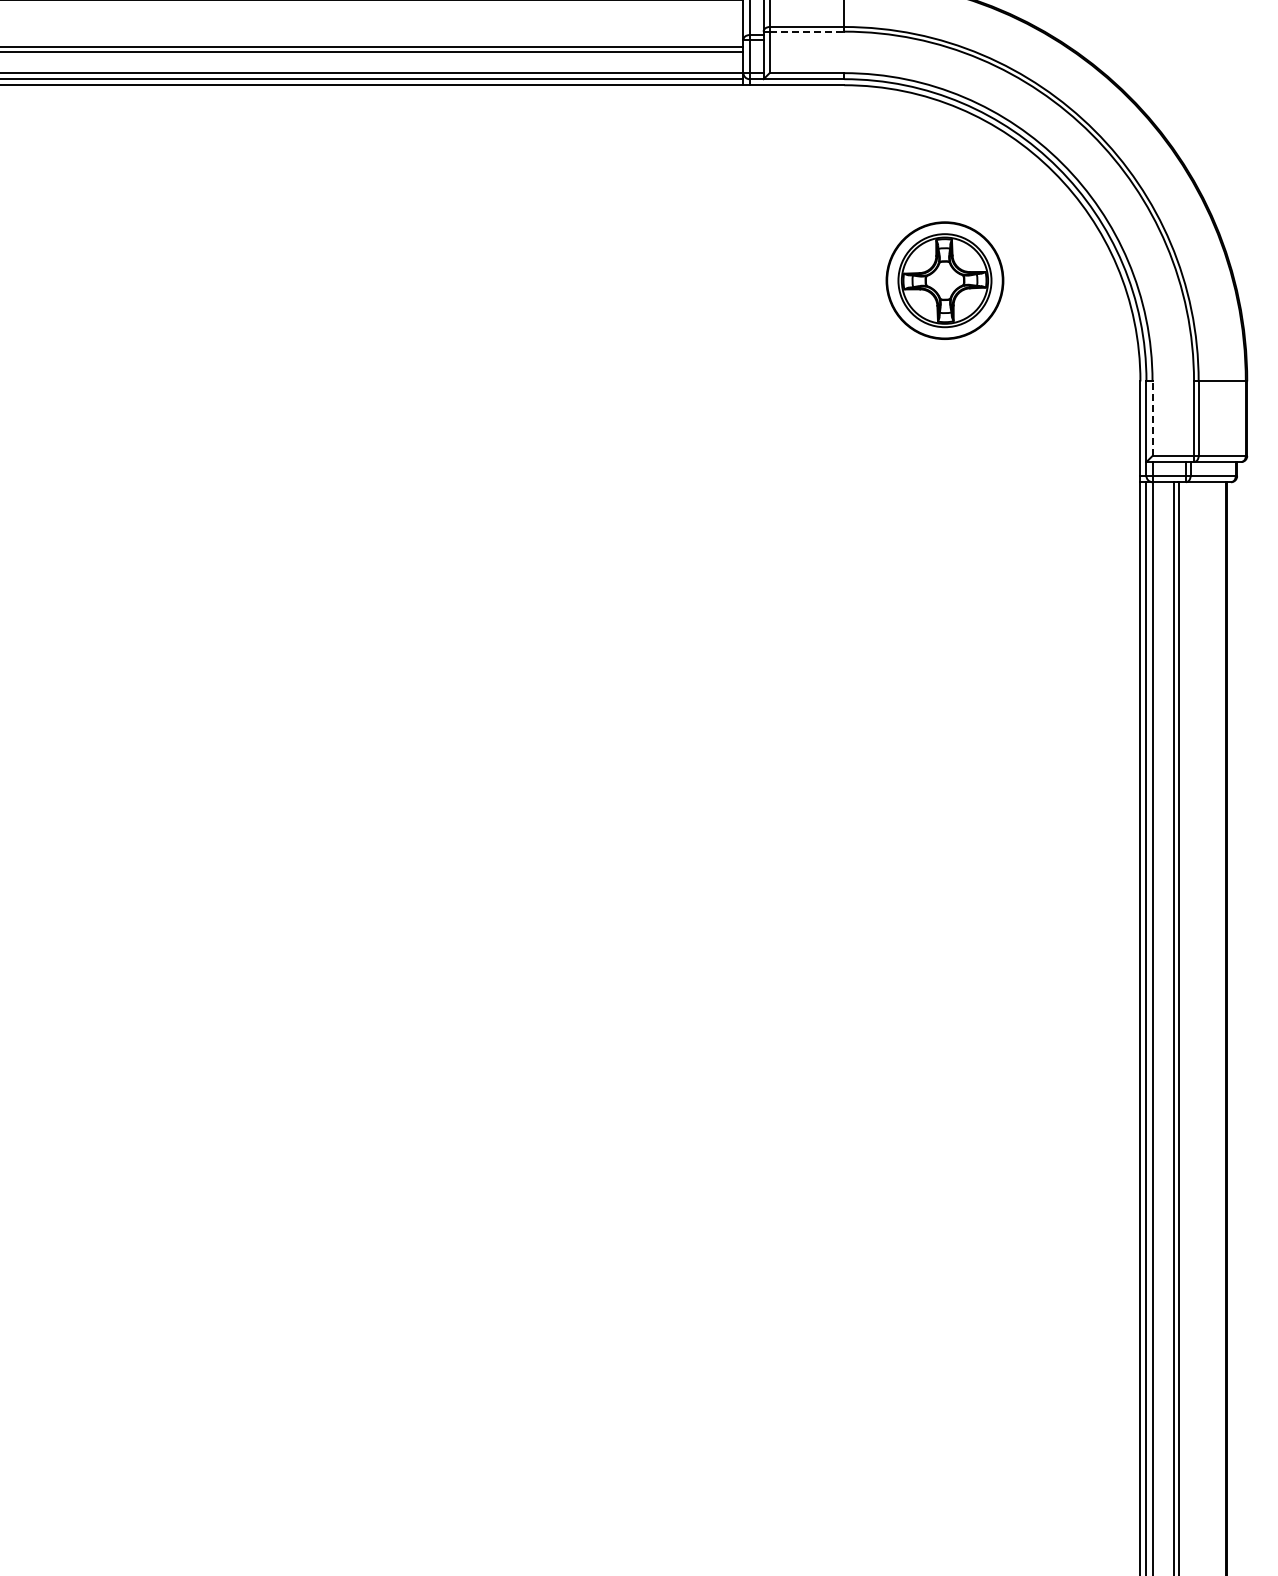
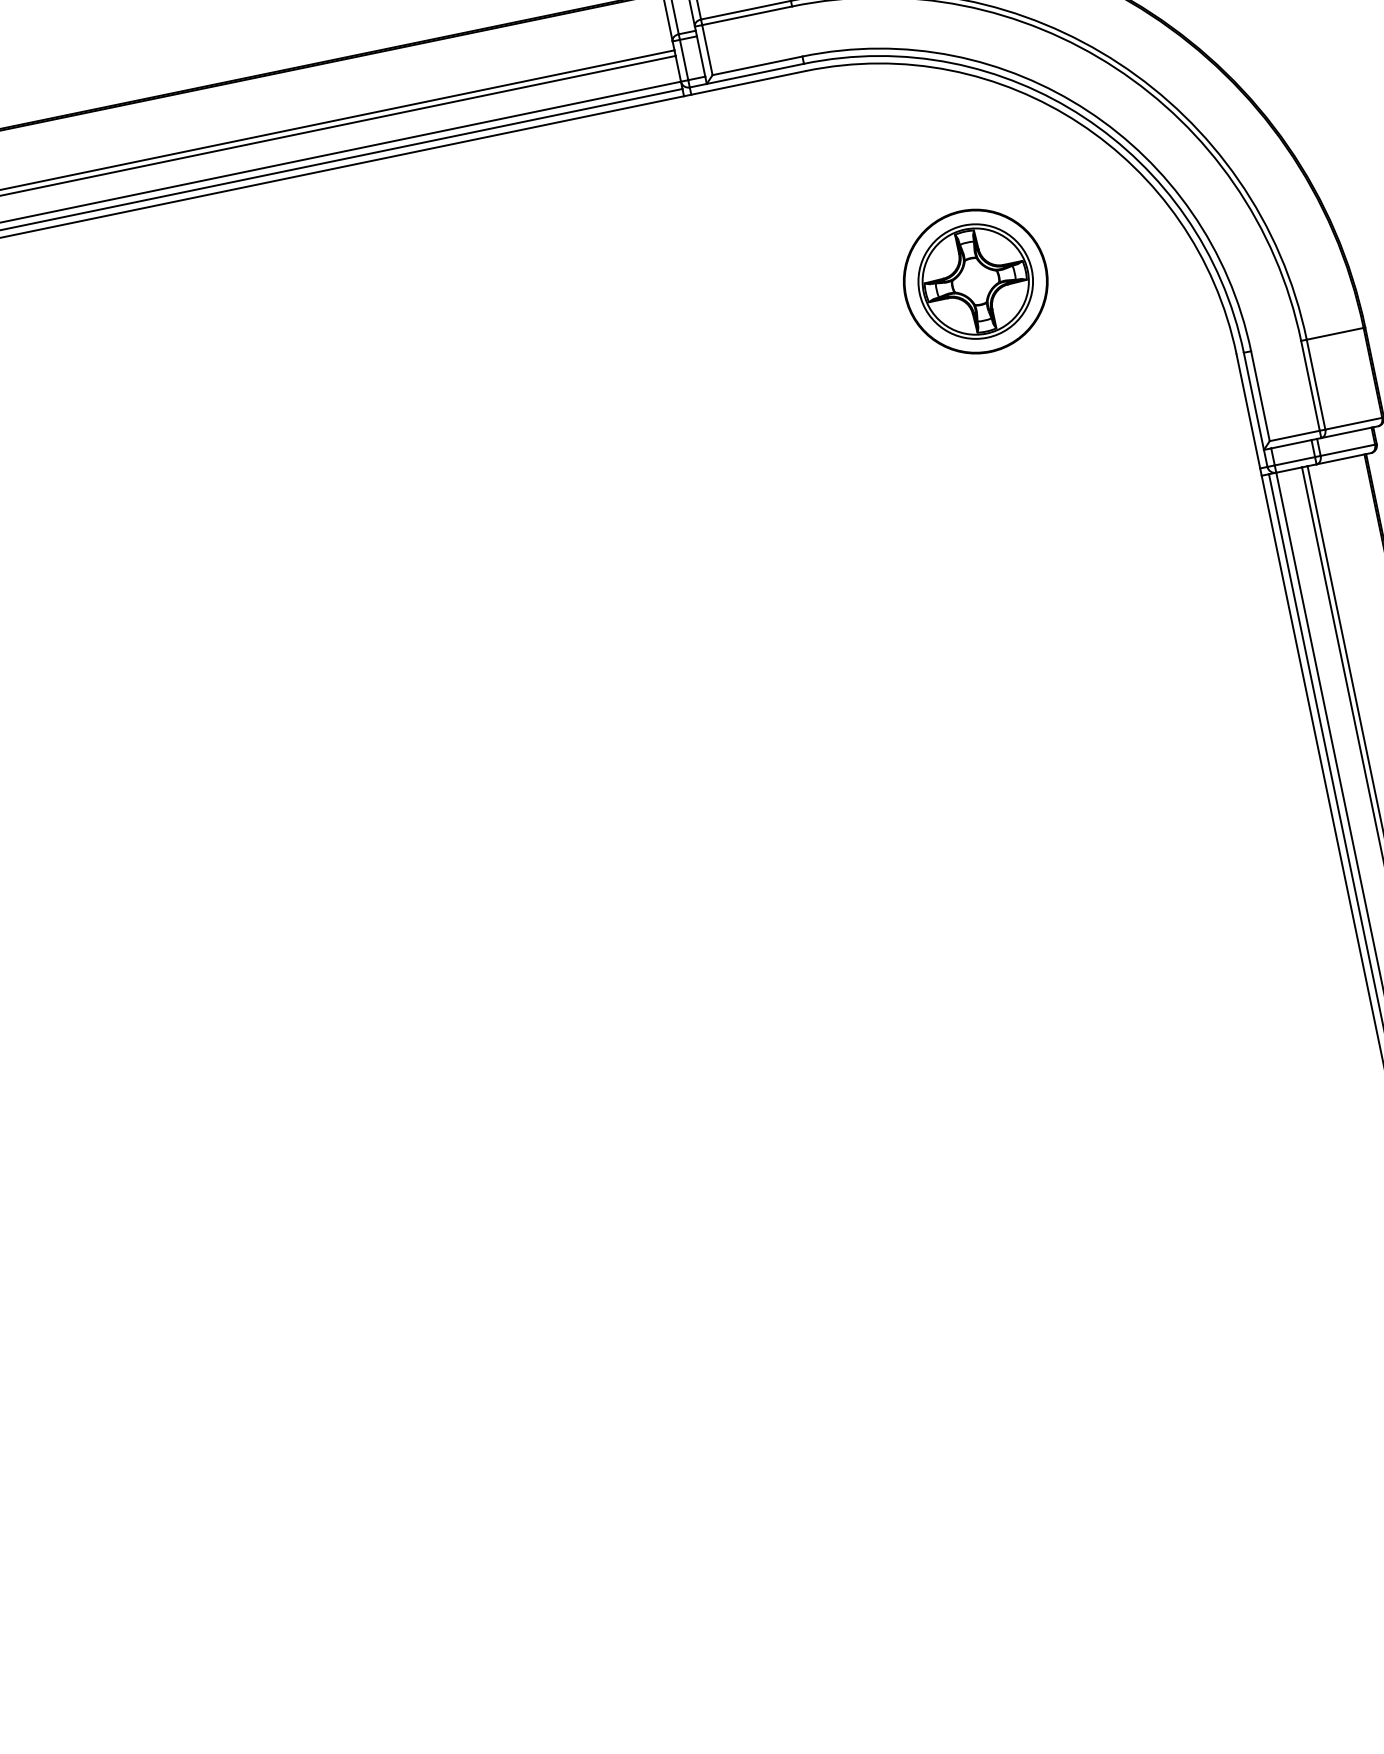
line: (807, 31) -> (747, 15), dashed -> solid
line: (1152, 418) -> (1260, 395), dashed -> solid

